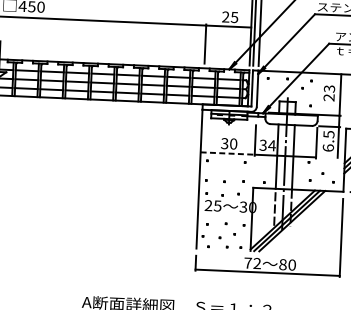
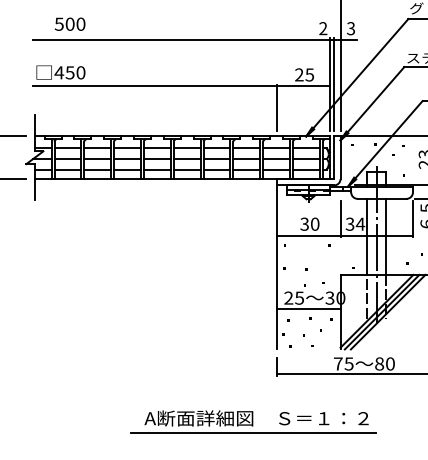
line: (227, 153) -> (308, 235), dashed -> solid
line: (224, 215) -> (308, 308), added
text: (256, 263) -> (348, 363), 72 -> 75

